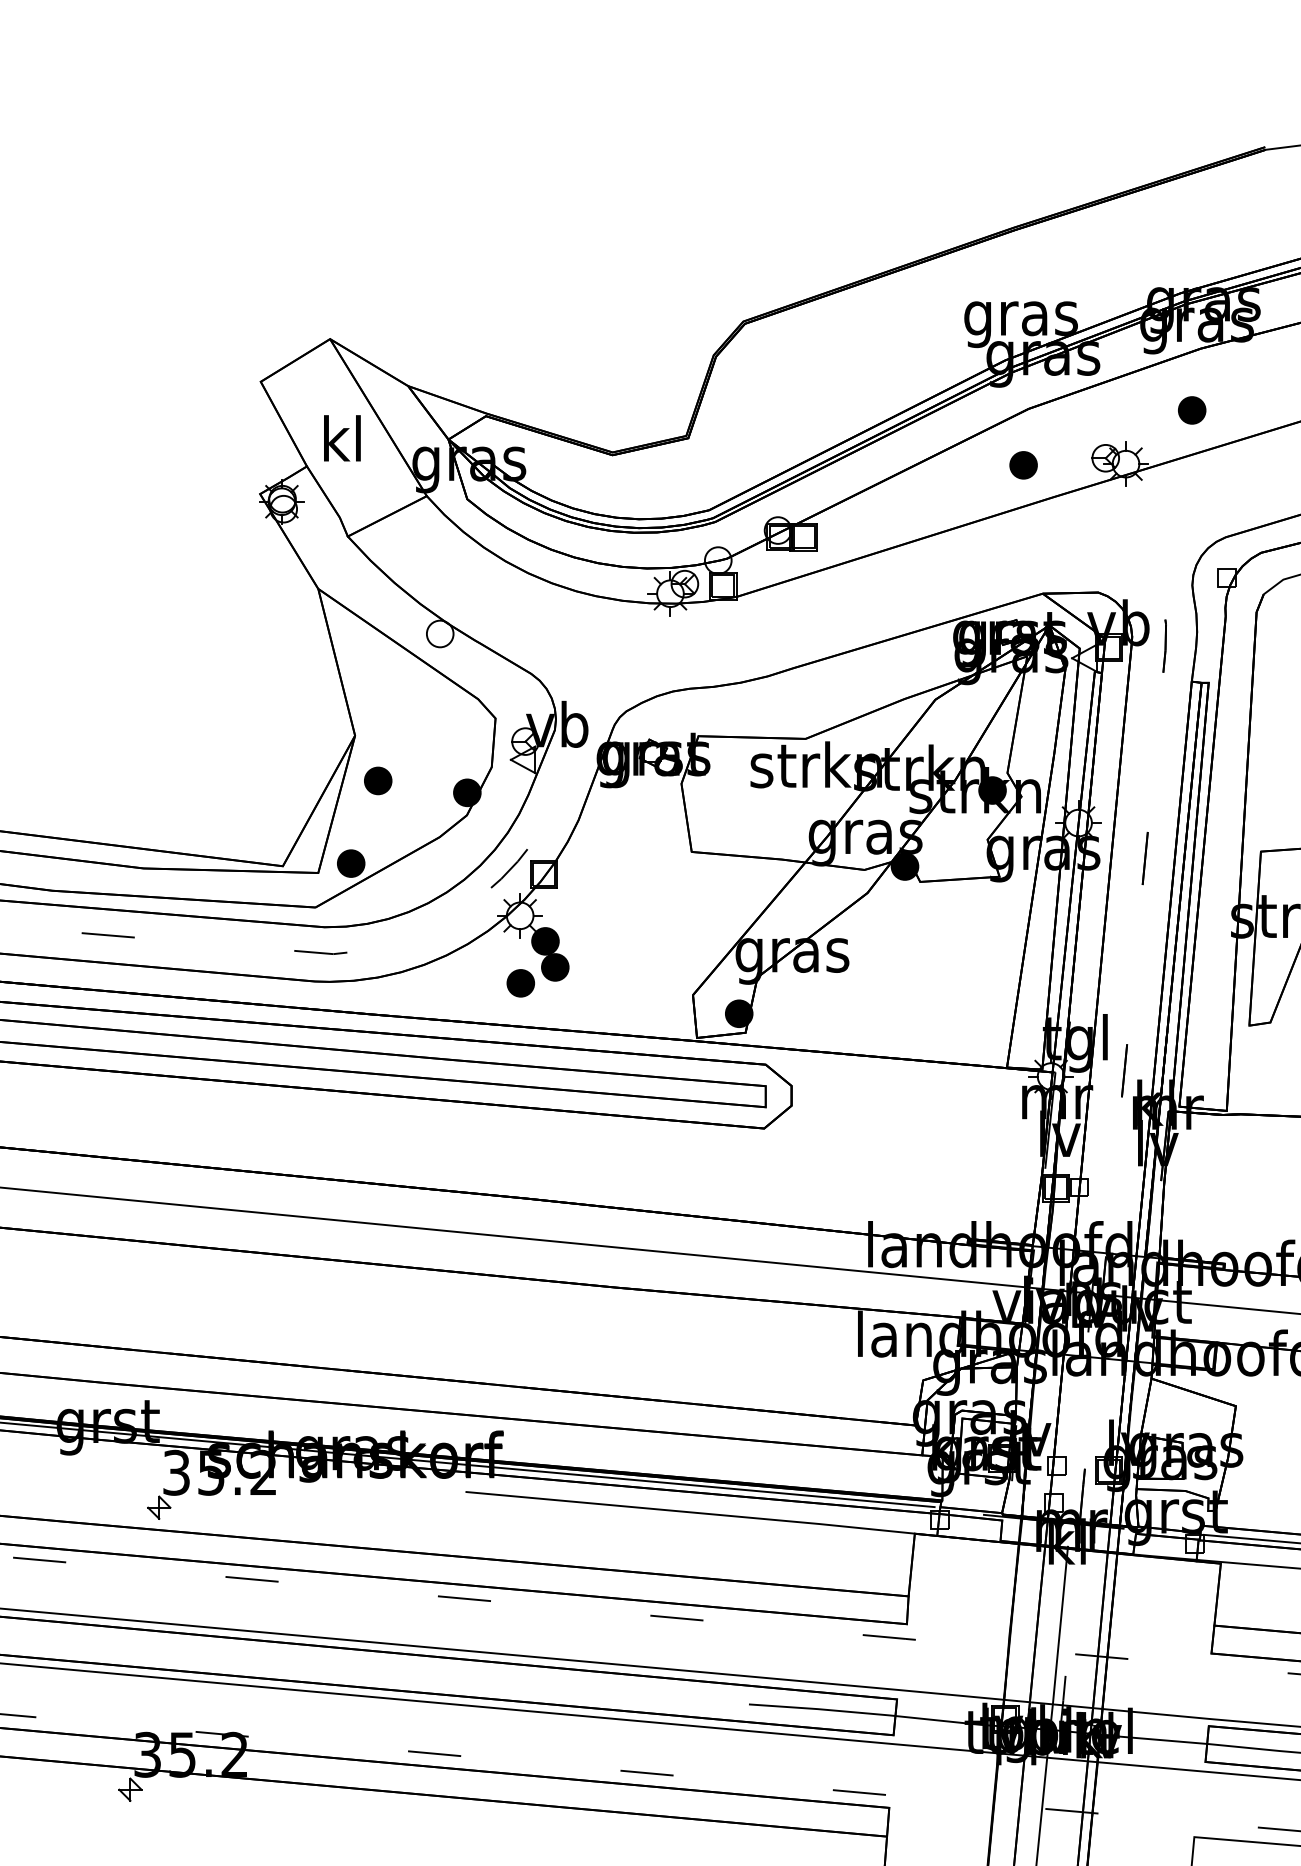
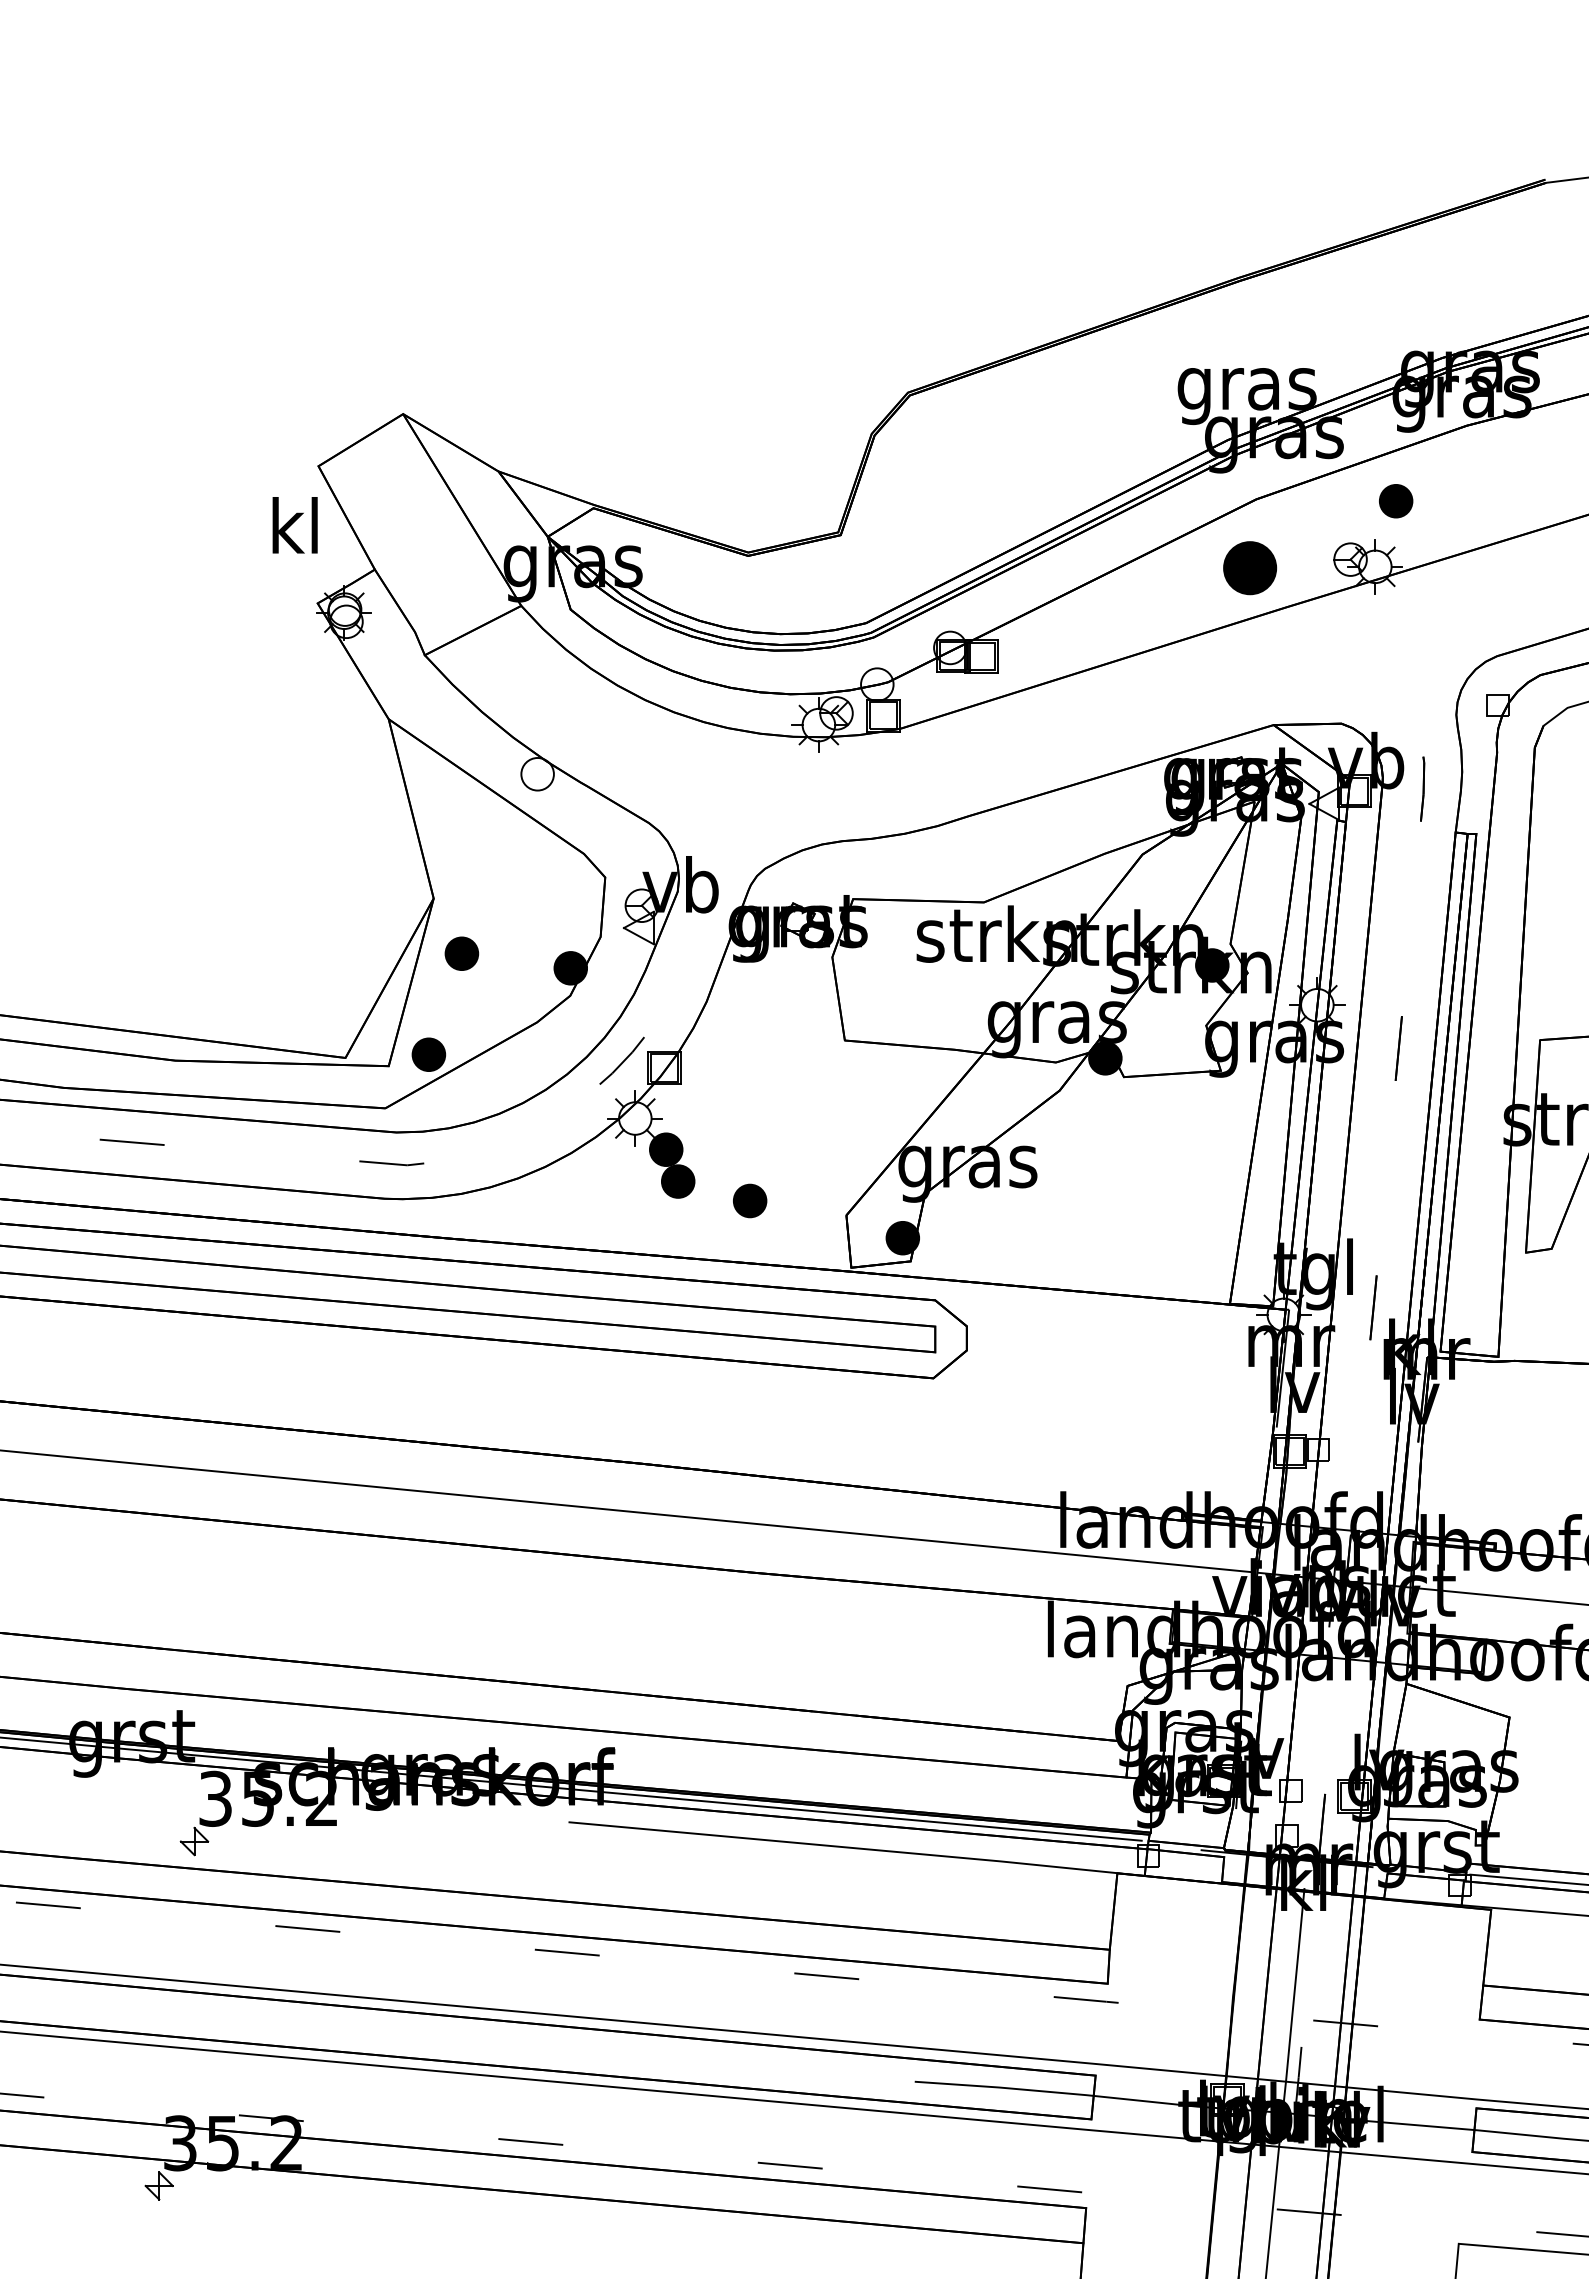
part: (1192, 410) -> (1396, 501), moved
text: (341, 438) -> (294, 525), moved
part: (1023, 465) -> (1250, 568), size x1.6
part: (521, 982) -> (750, 1200), moved

